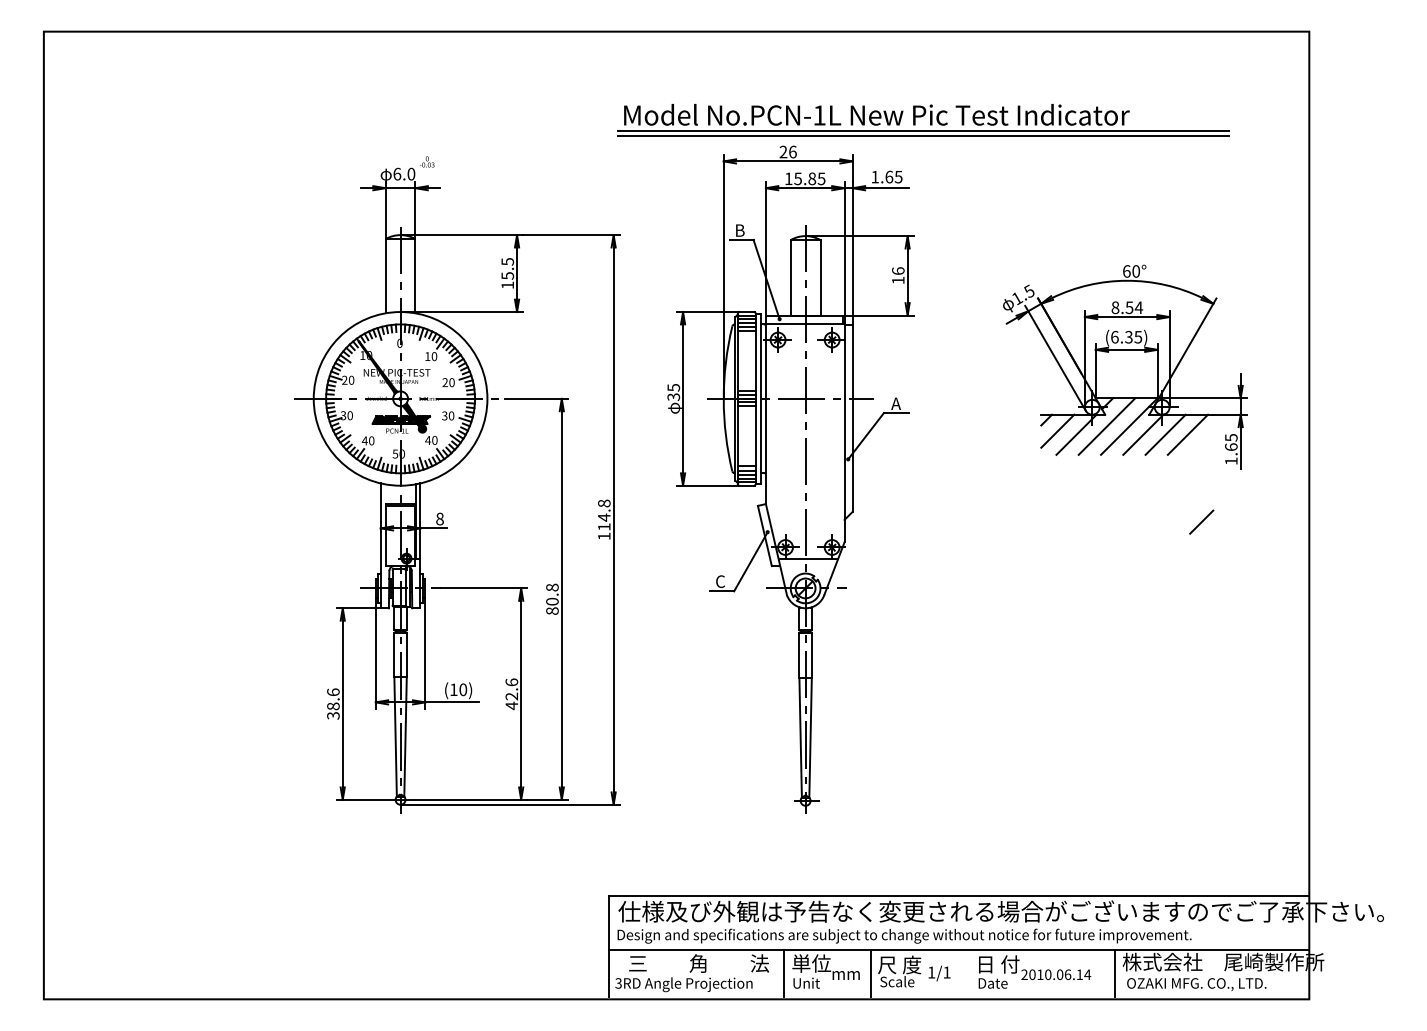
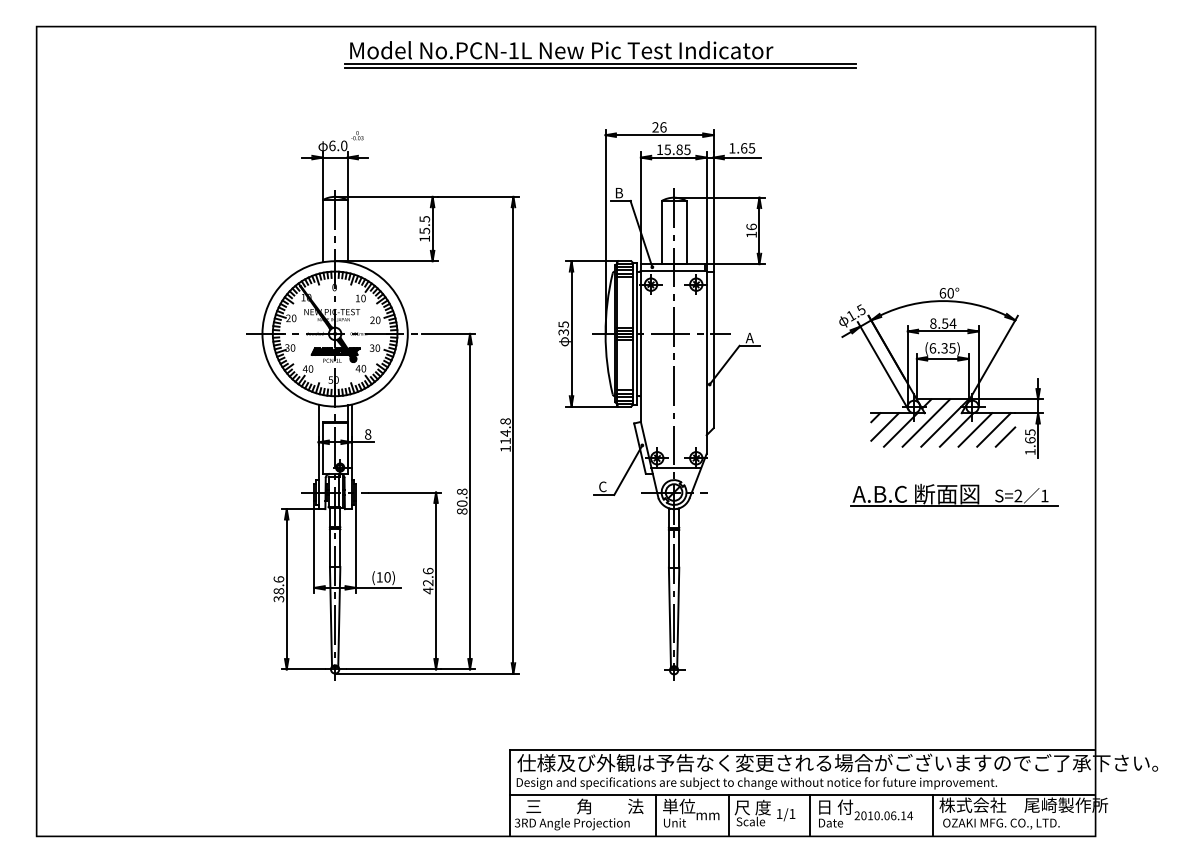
part: (923, 119) -> (600, 54), moved
part: (1125, 366) -> (941, 372), moved
part: (1140, 590) -> (954, 494), added
line: (967, 973) -> (809, 814), added

